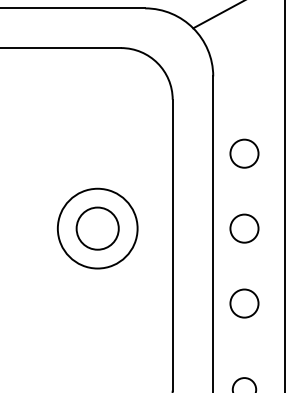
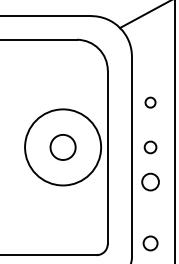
circle: (244, 153) -> (150, 102), size x0.6
circle: (96, 228) -> (62, 147), size x1.6
circle: (244, 228) -> (150, 147), size x0.7
circle: (244, 302) -> (150, 181), moved

